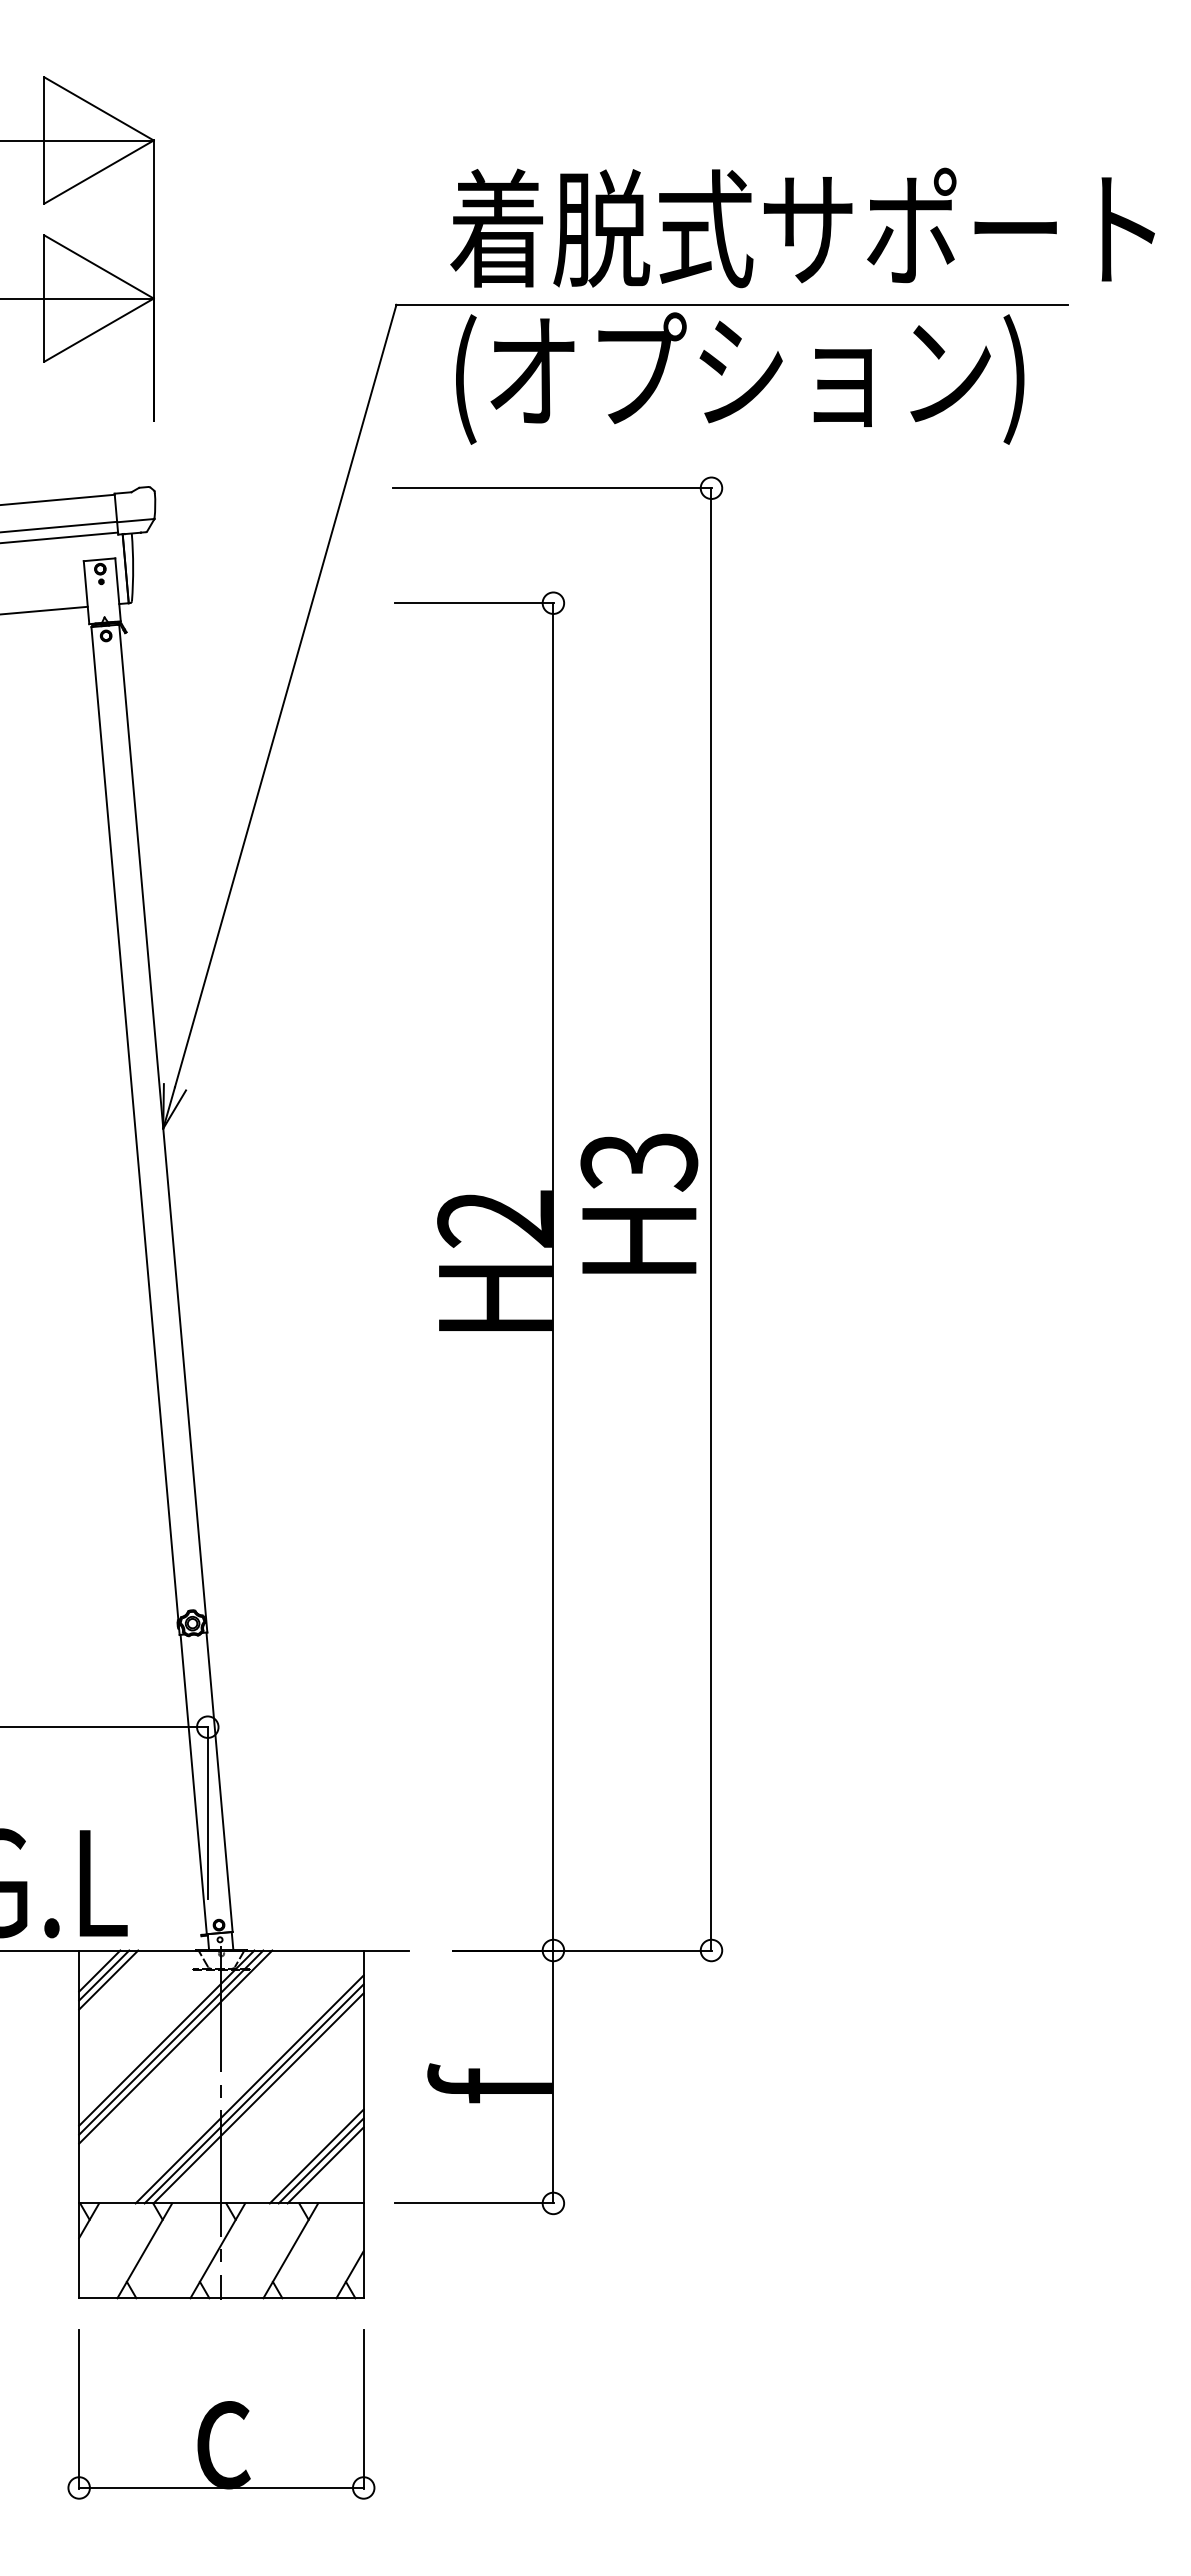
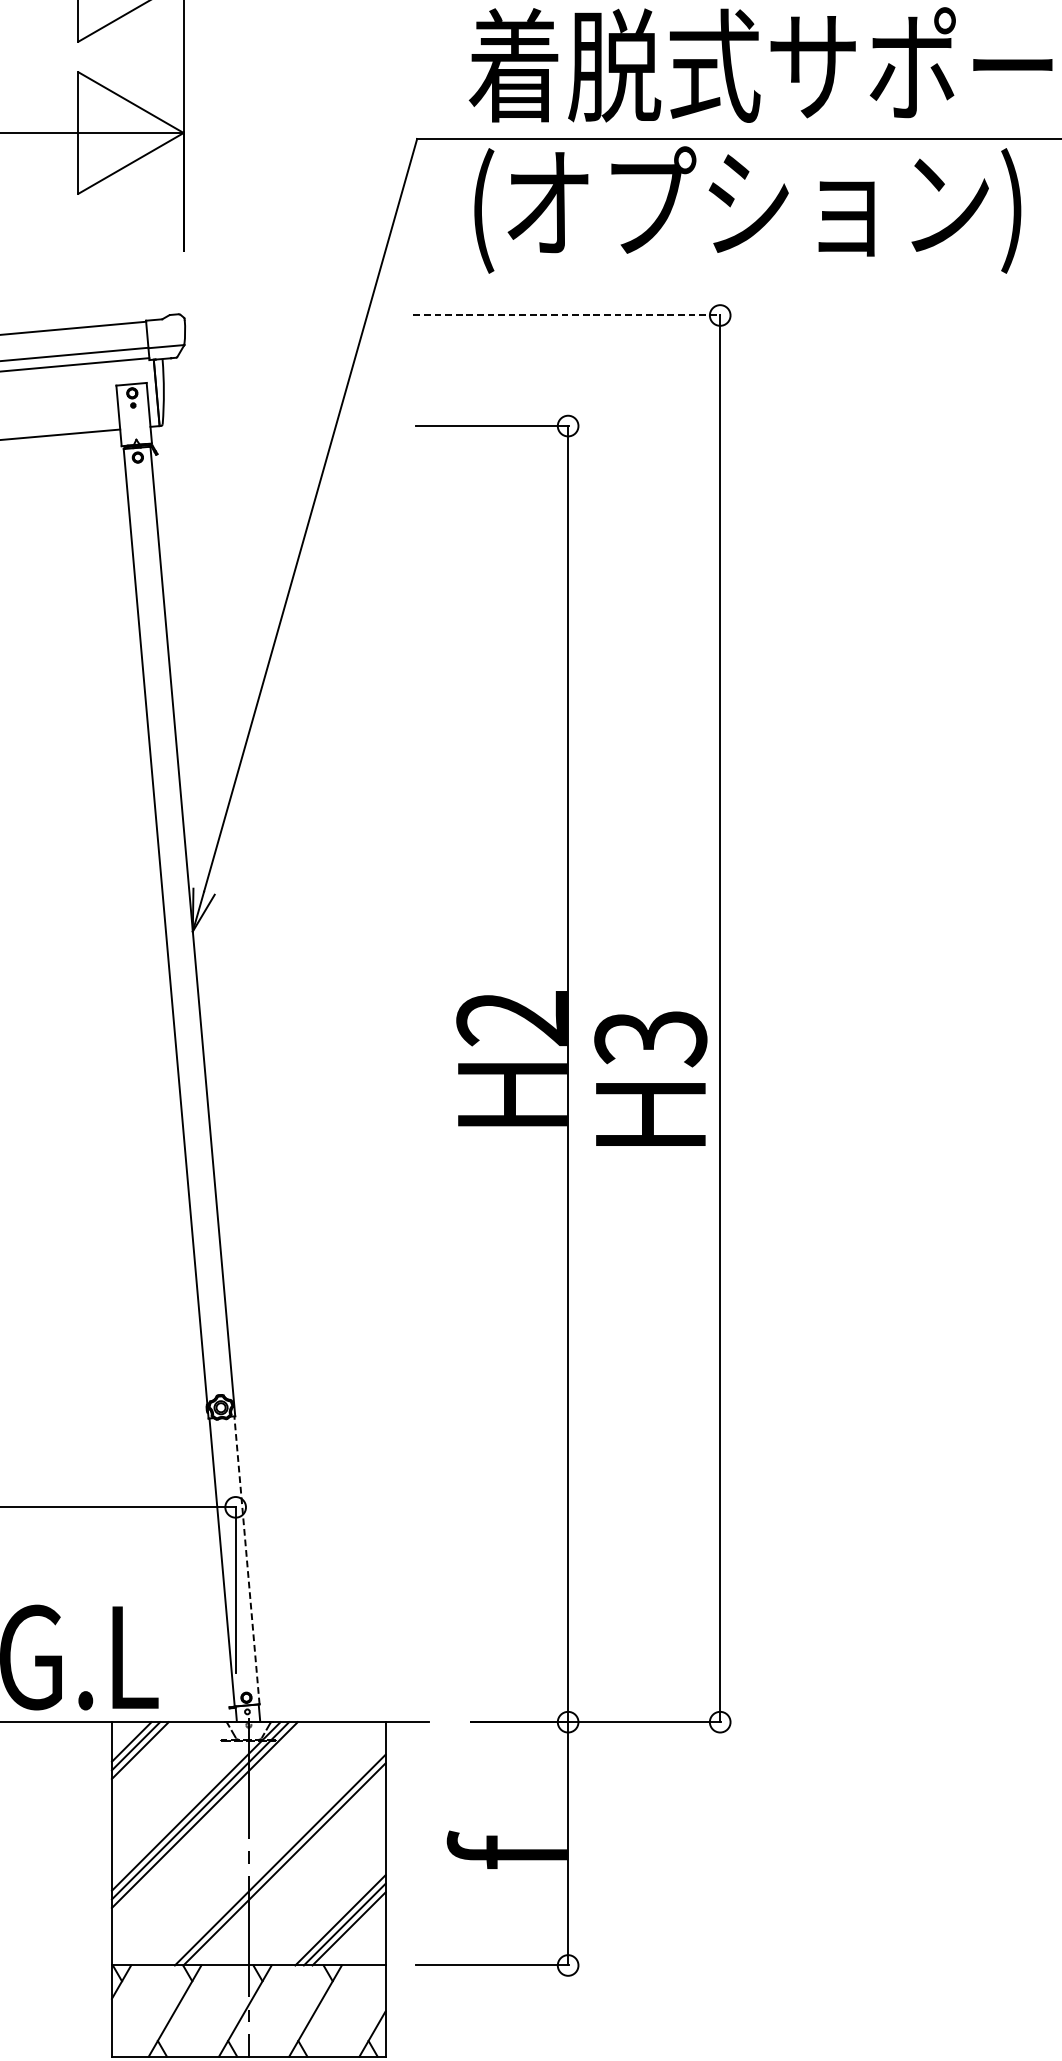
line: (552, 488) -> (567, 315), solid -> dashed
text: (639, 1203) -> (650, 1078), moved
line: (219, 1781) -> (246, 1559), solid -> dashed
line: (249, 2089) -> (275, 1855), removed

